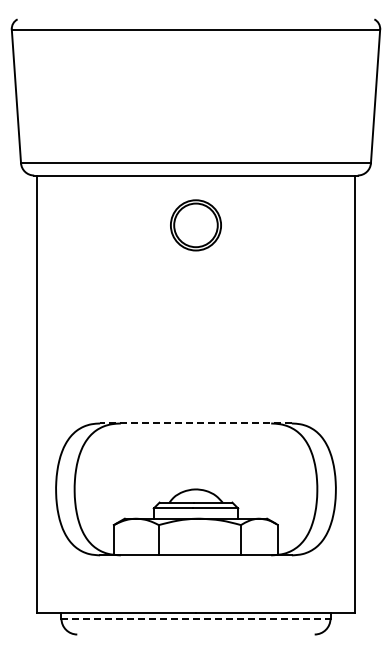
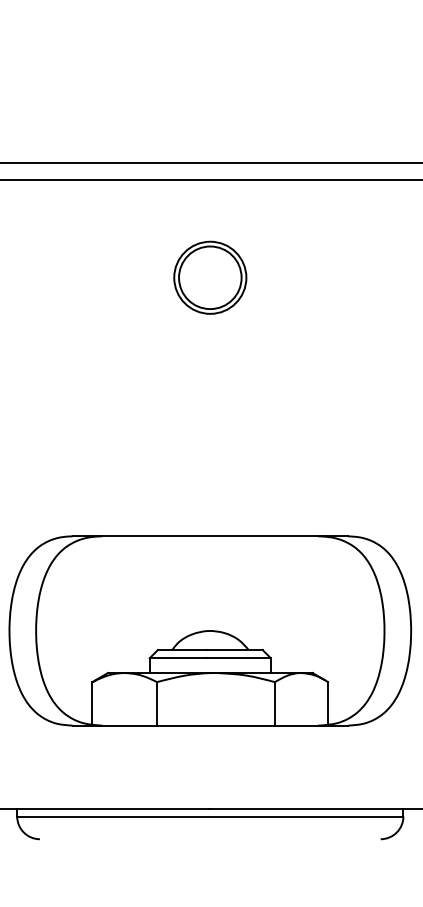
part: (195, 225) -> (209, 277), moved
line: (196, 423) -> (211, 536), dashed -> solid
line: (195, 618) -> (209, 816), dashed -> solid

